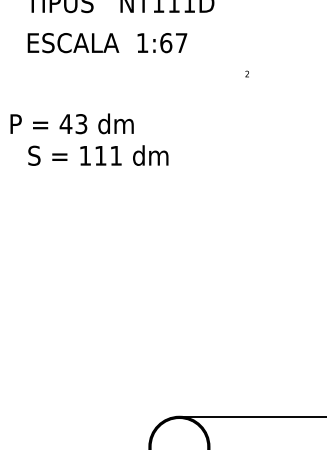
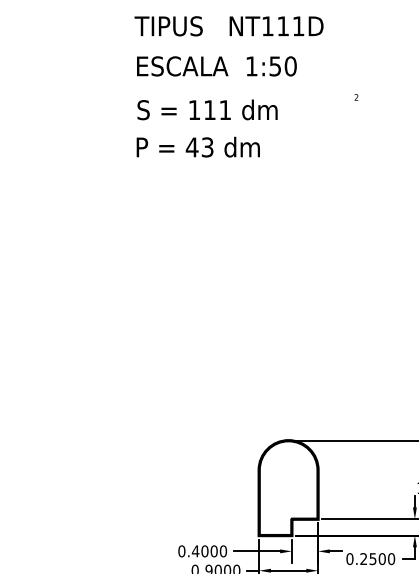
text: (173, 43) -> (282, 66), 1:67 -> 1:50
text: (71, 123) -> (197, 146), moved
text: (98, 155) -> (207, 109), moved

